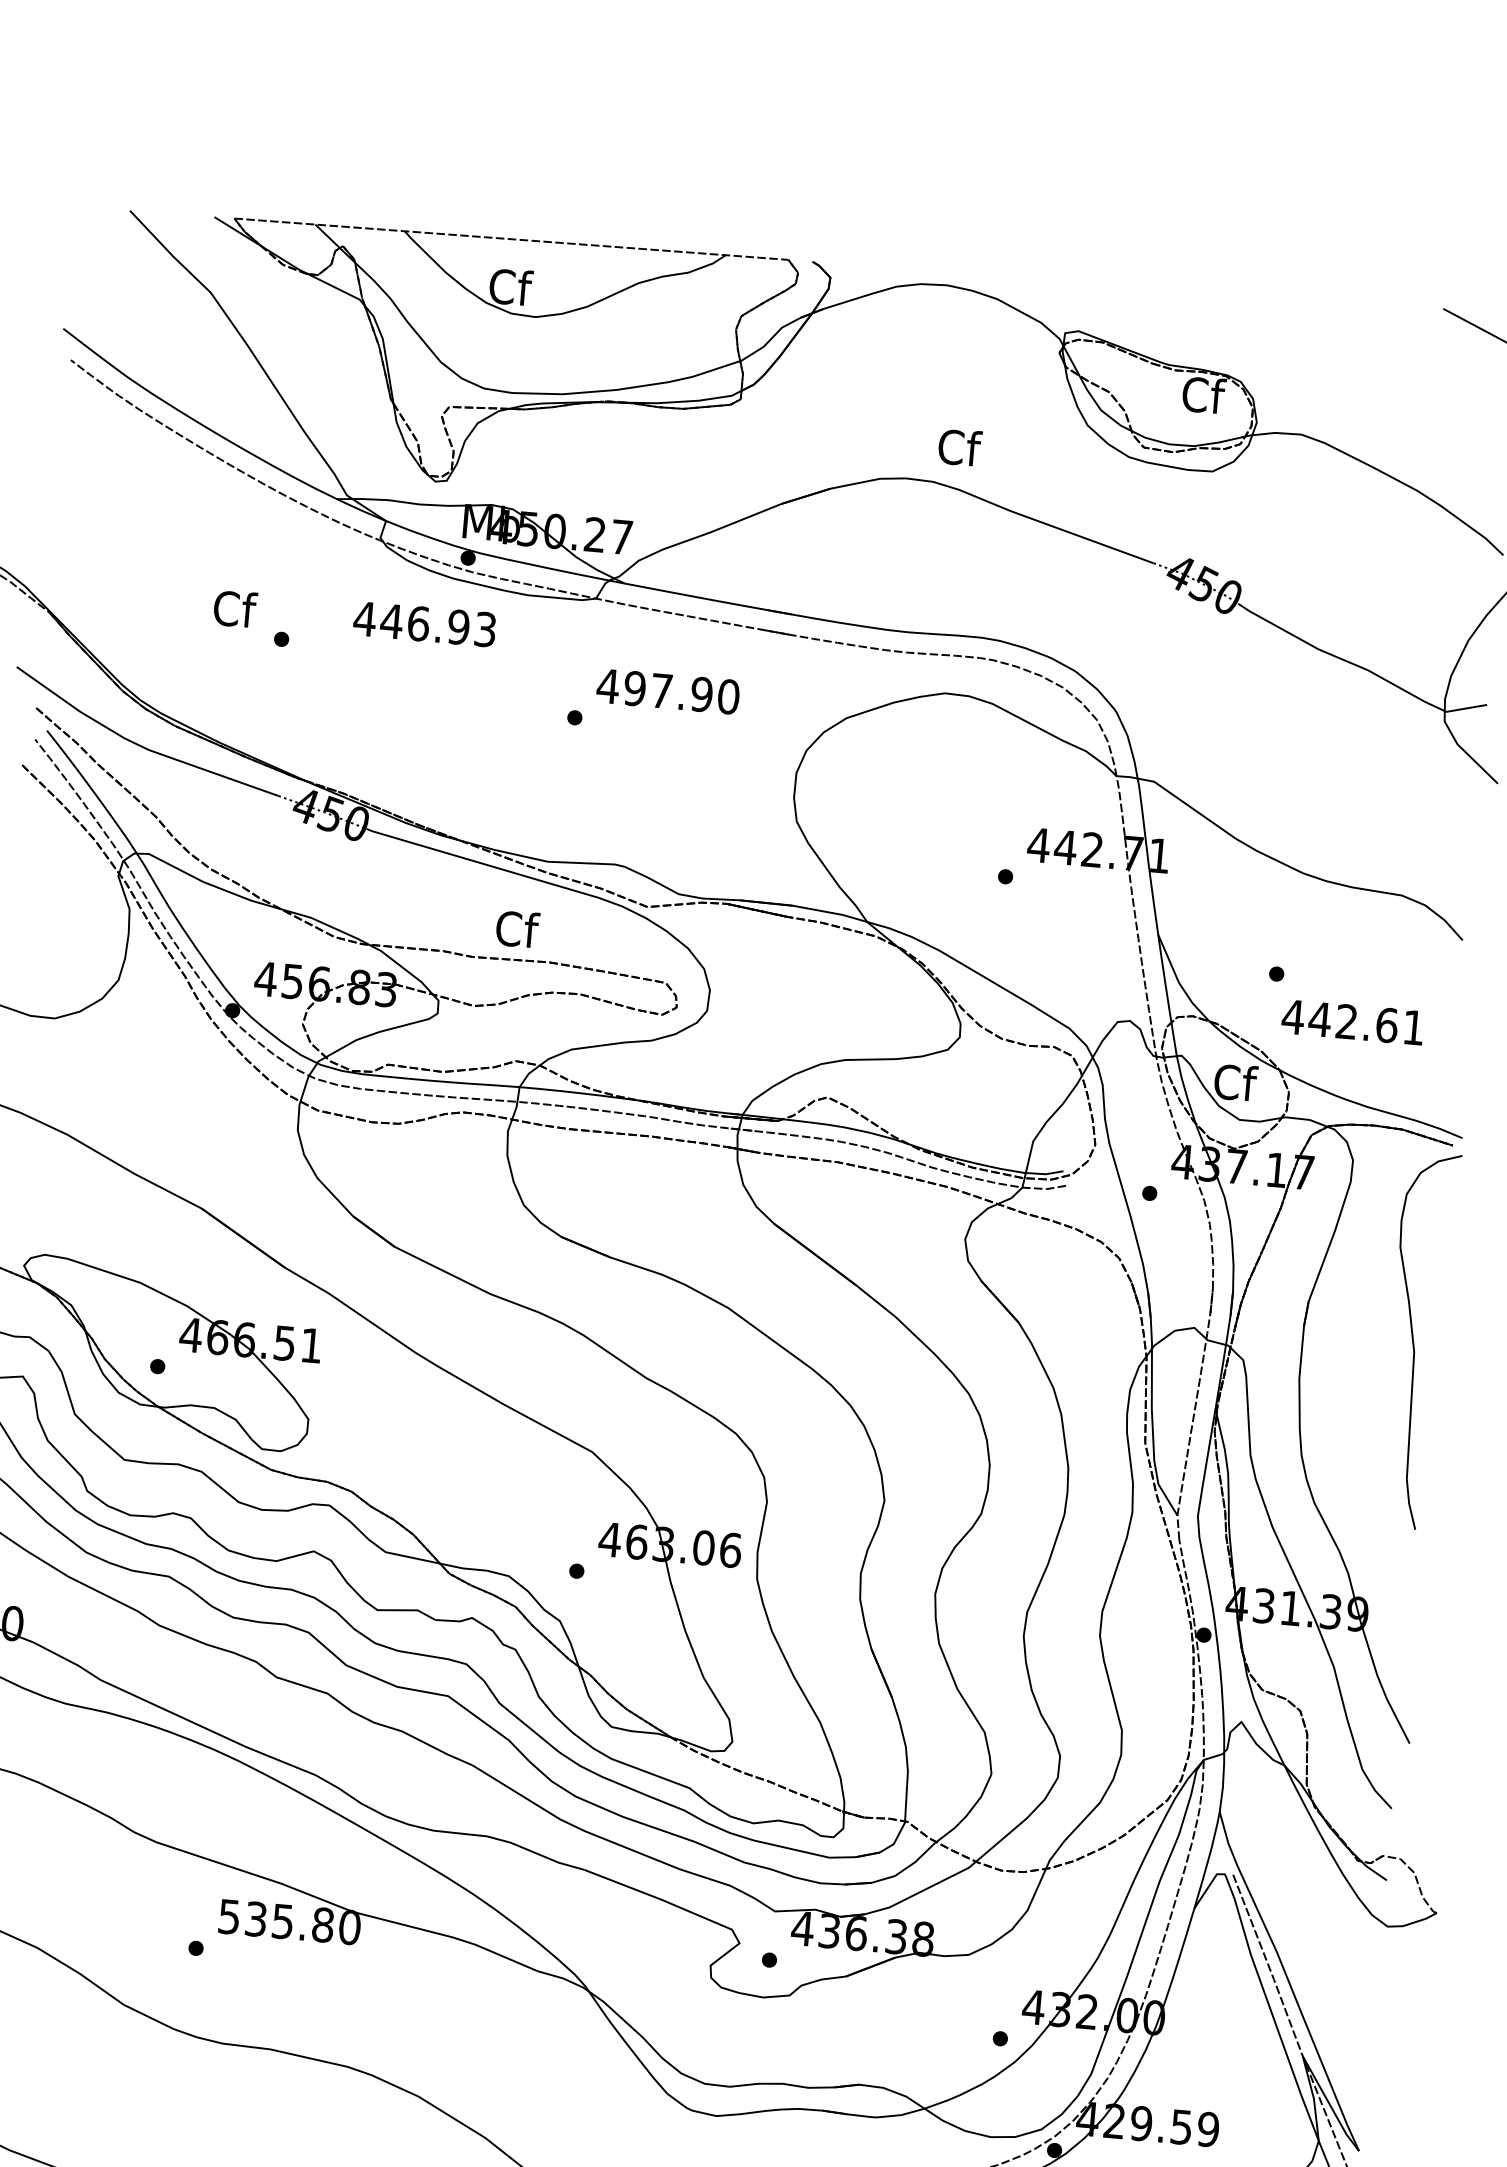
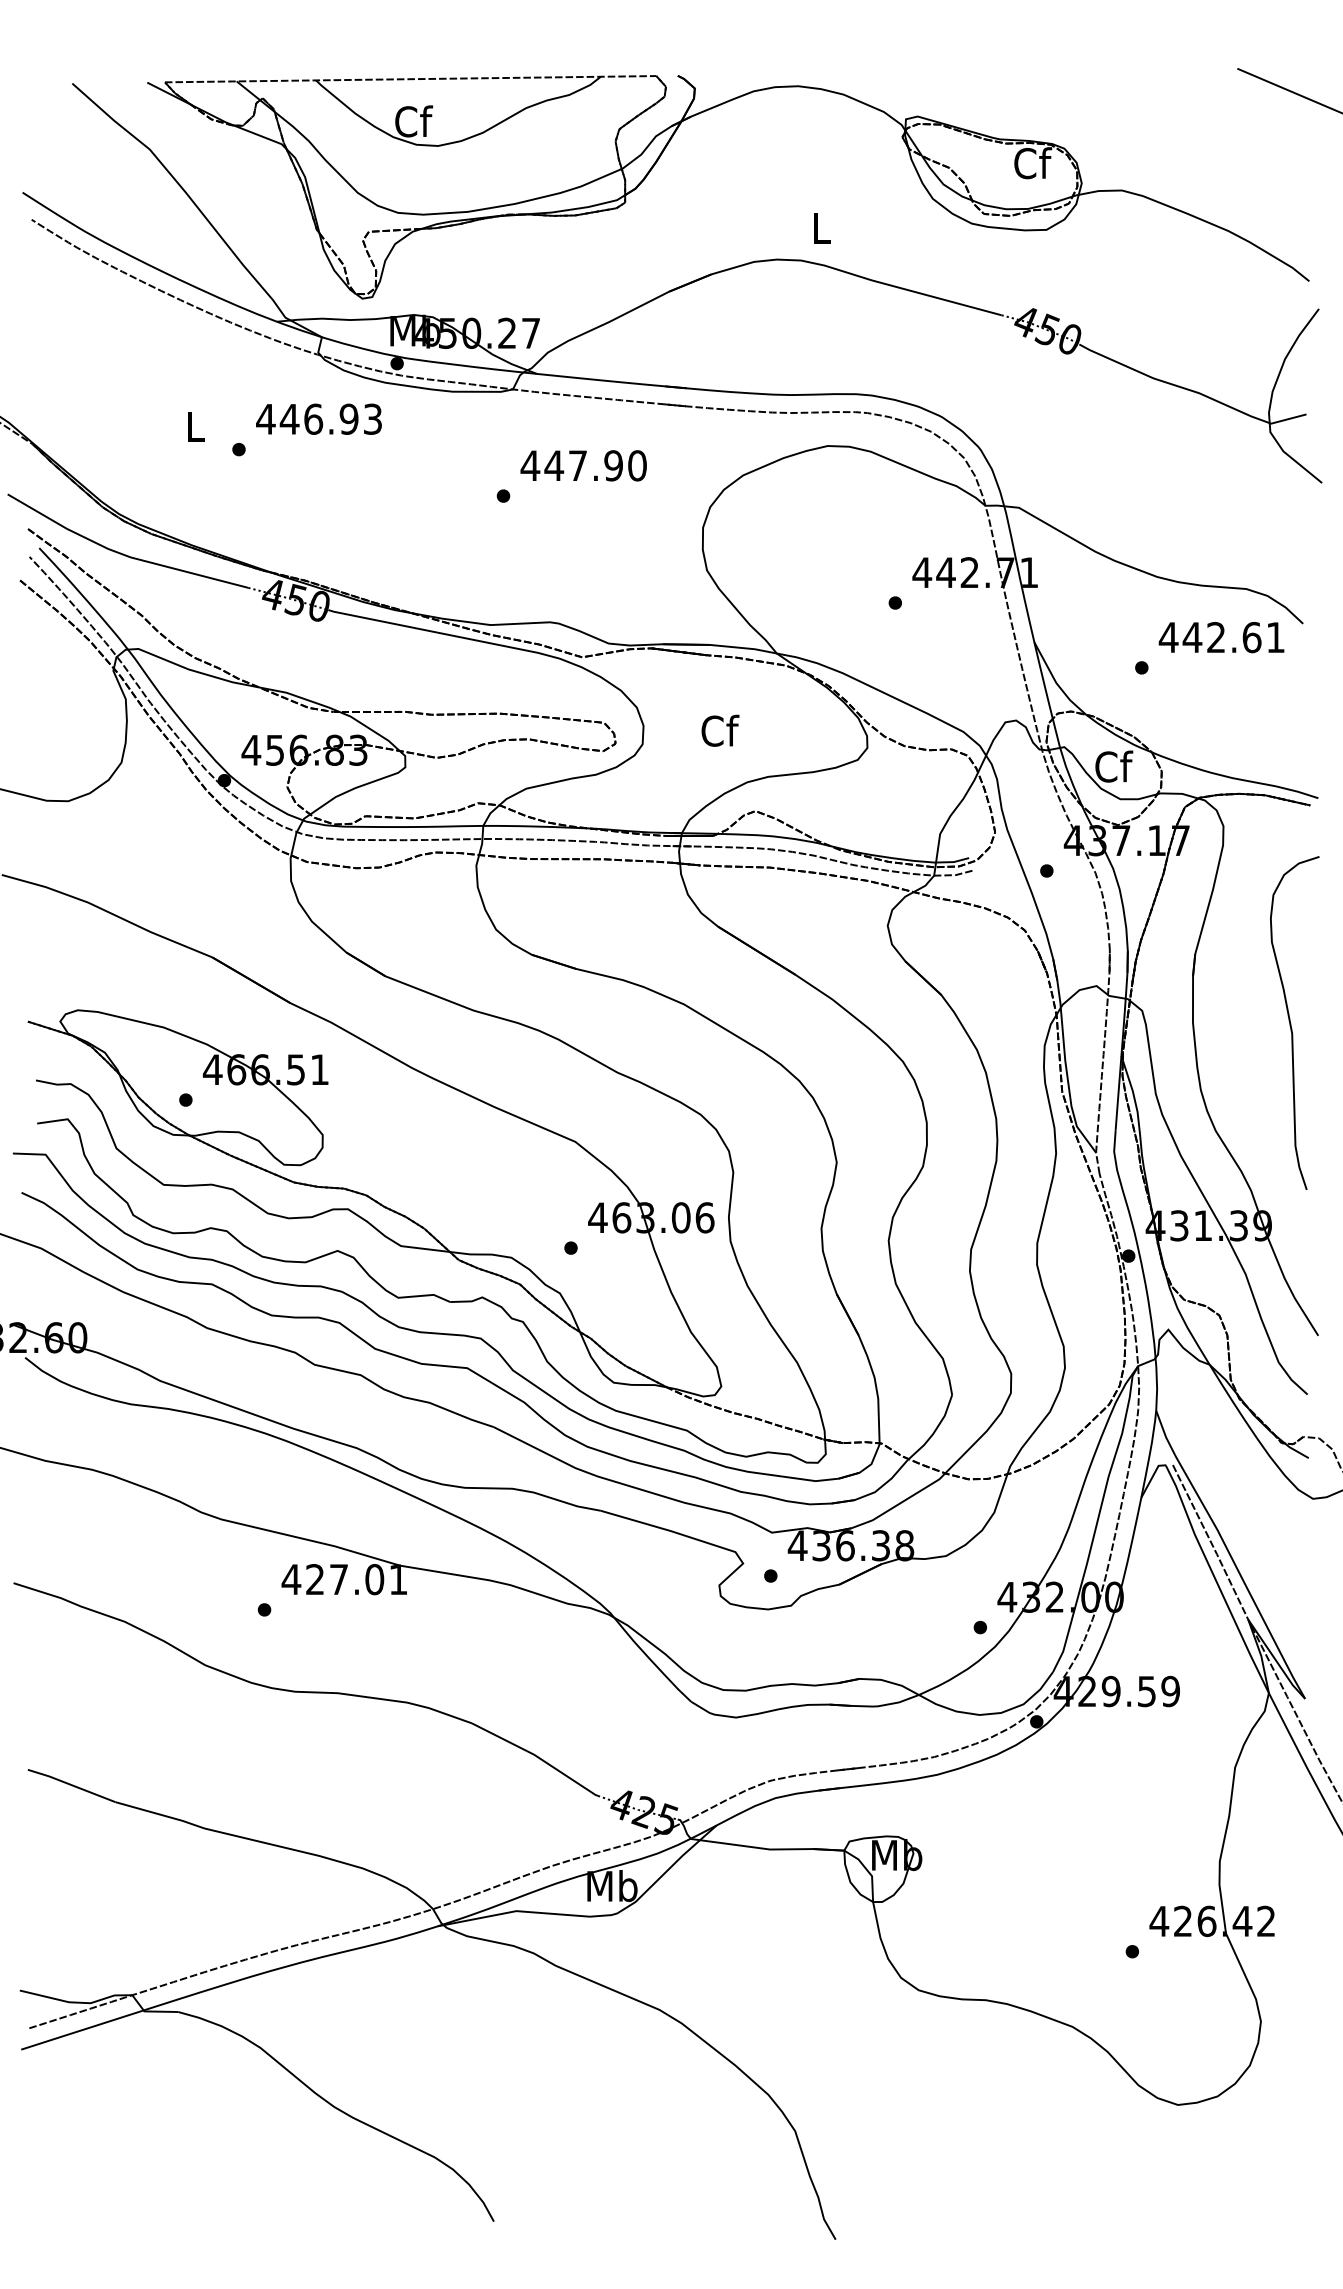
text: (960, 447) -> (822, 228), Cf -> L
text: (234, 609) -> (195, 426), Cf -> L
text: (424, 623) -> (318, 418), moved
text: (635, 688) -> (554, 465), 497.90 -> 447.90
text: (517, 928) -> (720, 730), moved
text: (1352, 1022) -> (1221, 637), moved
curve: (1414, 1340) -> (1291, 1023), moved
text: (289, 1922) -> (344, 1579), 535.80 -> 427.01

